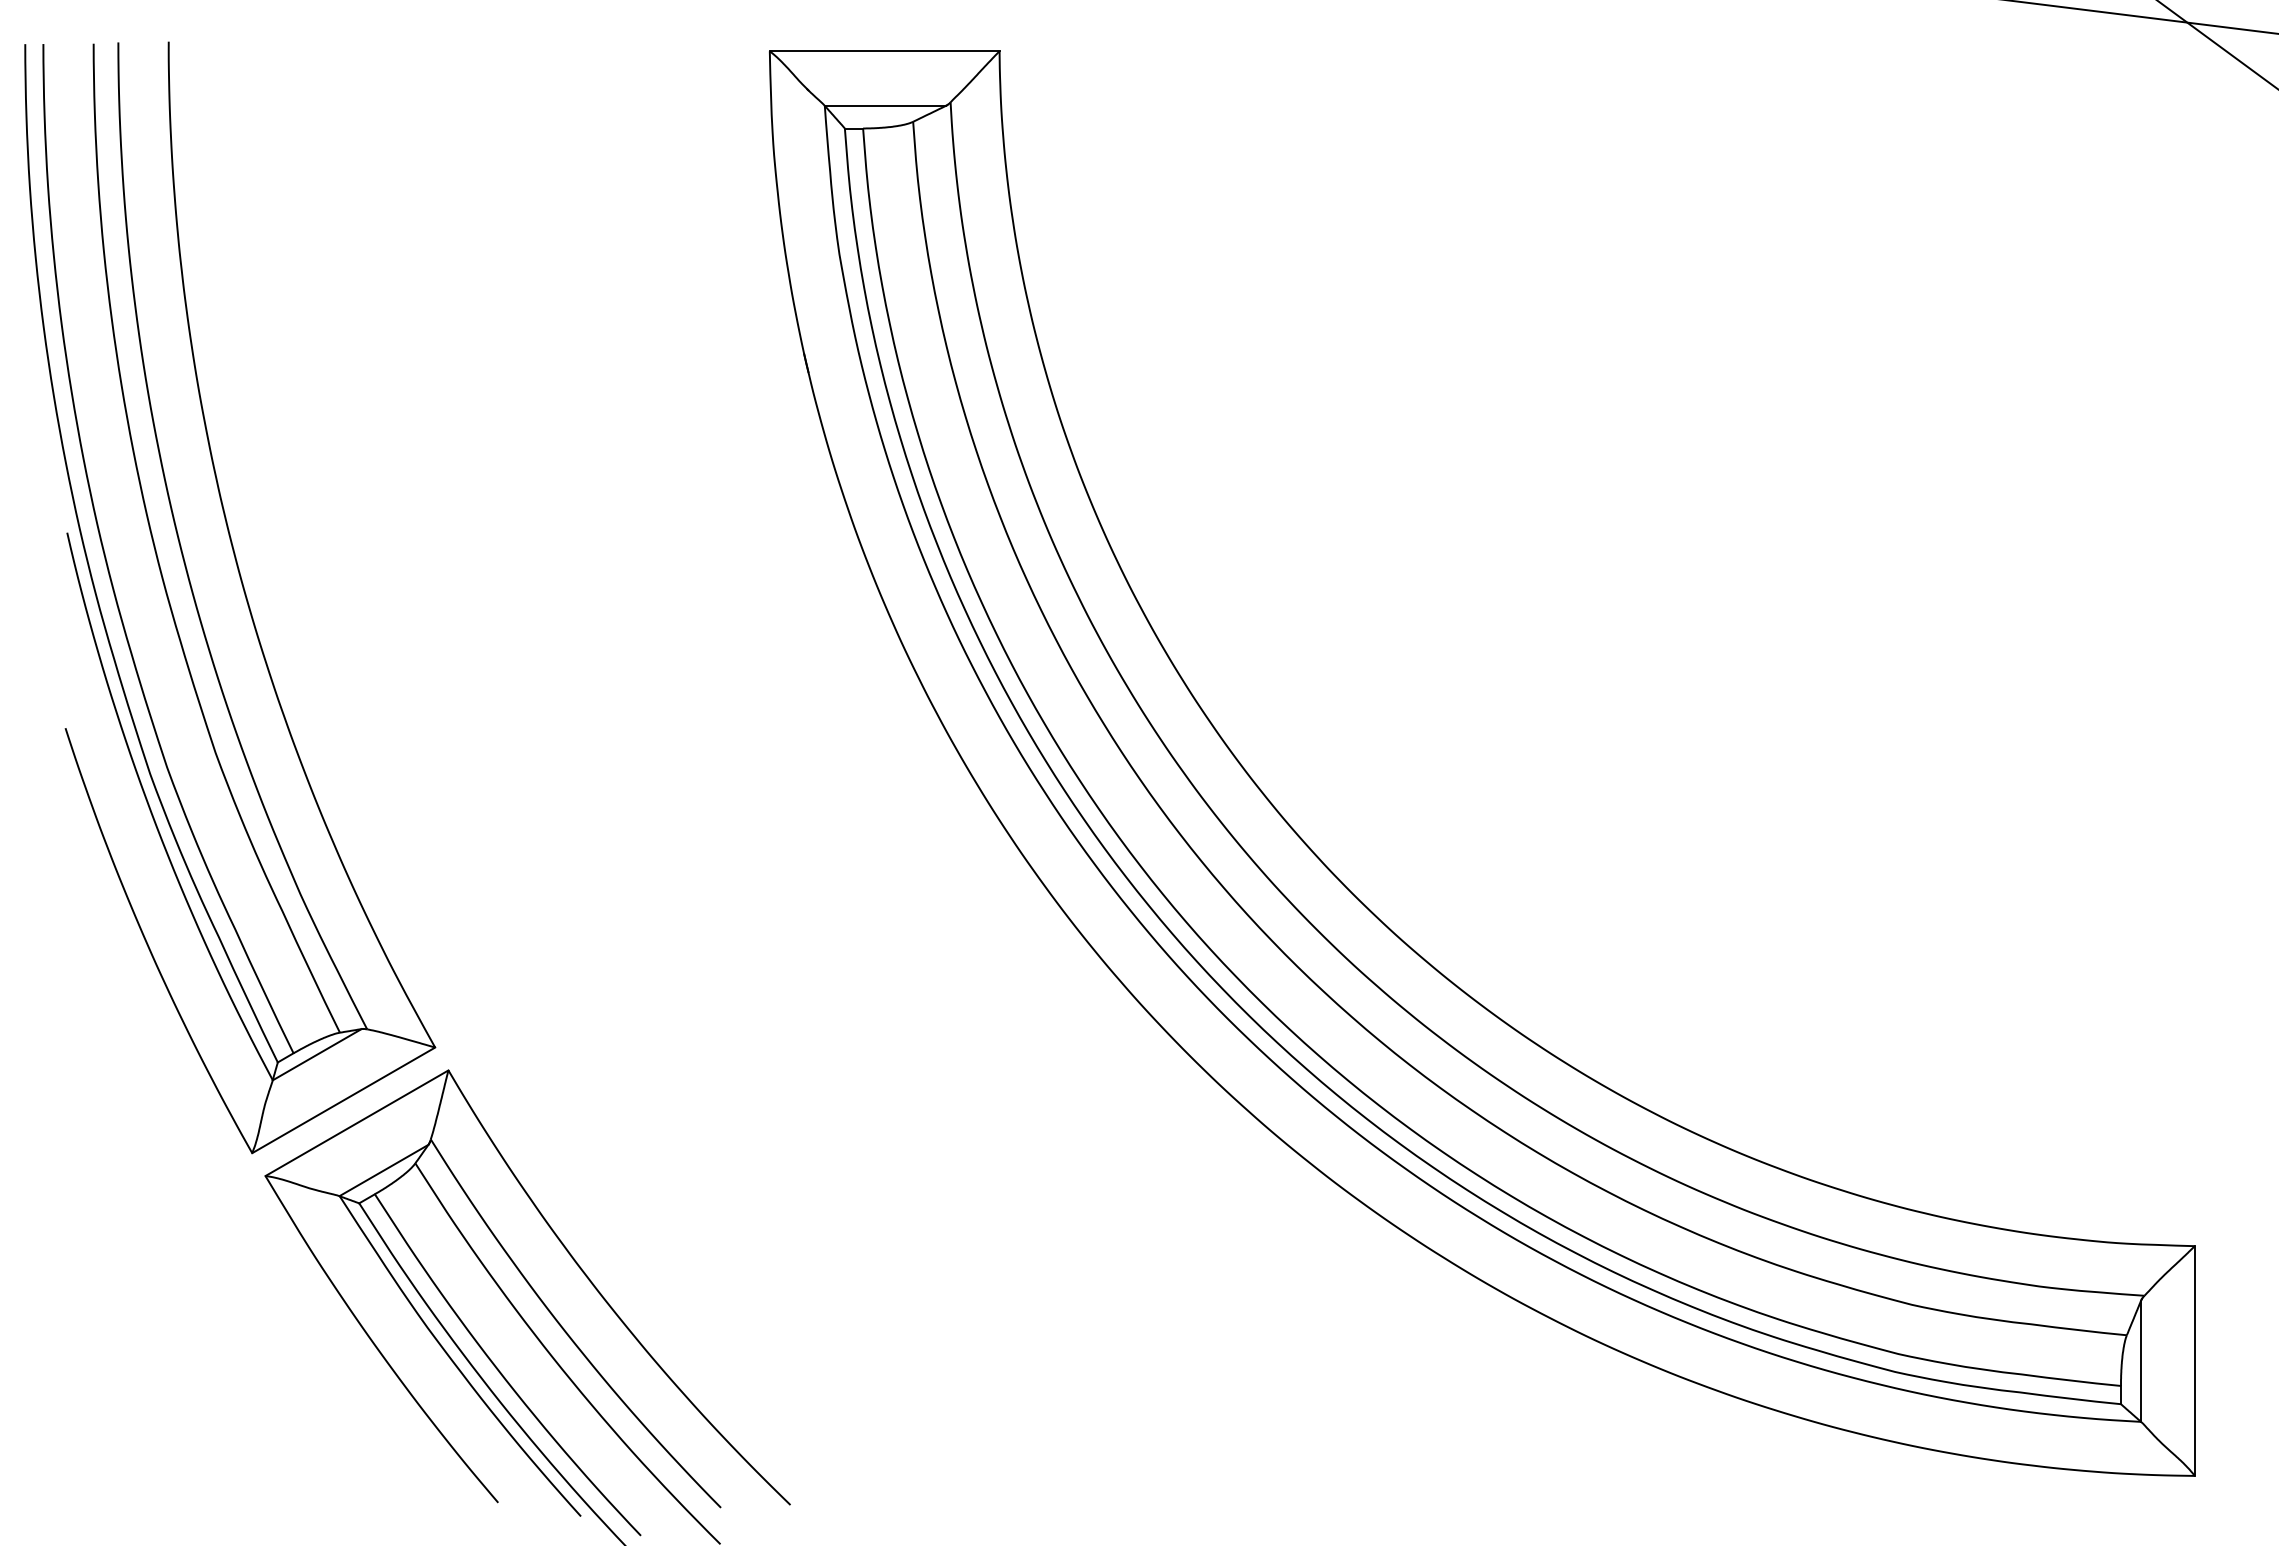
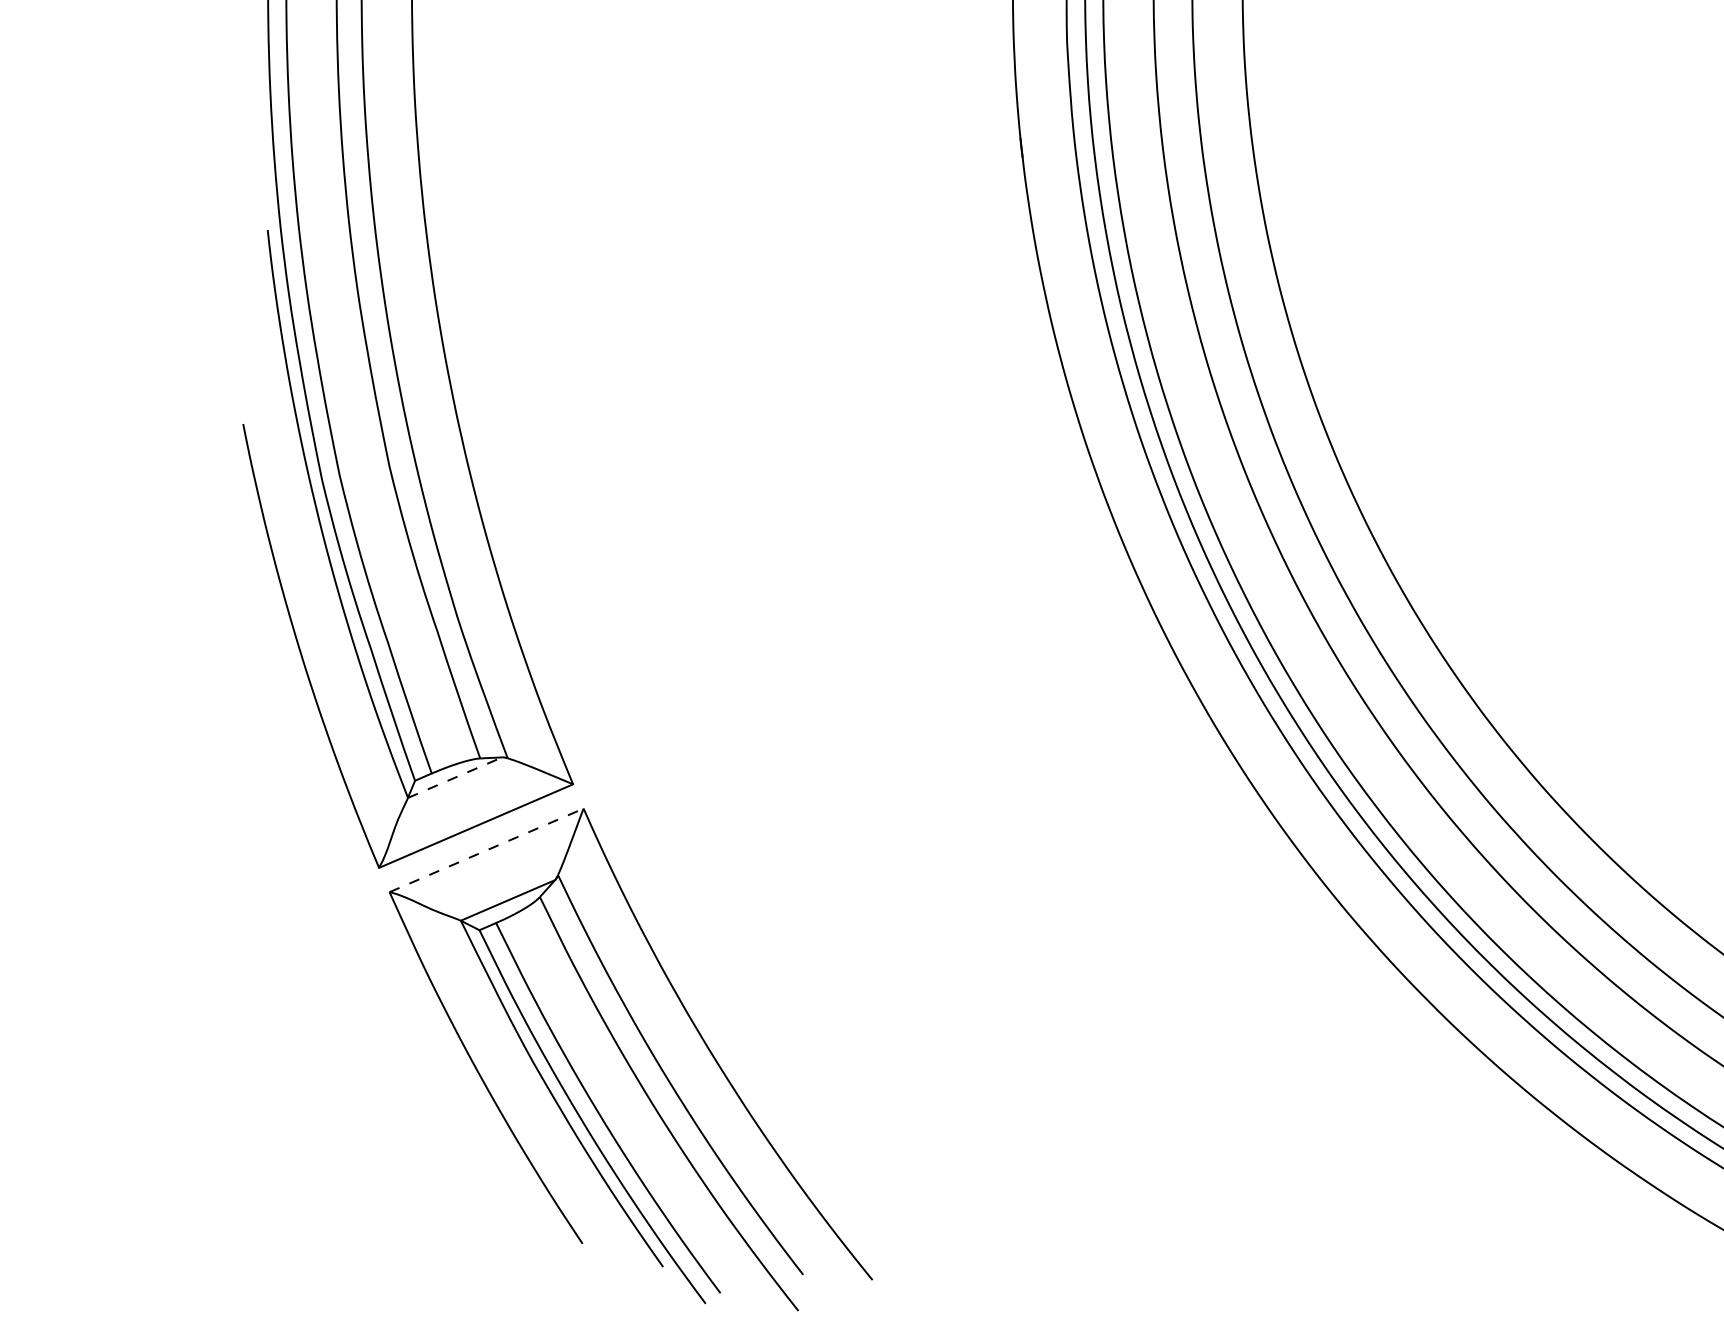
line: (317, 1054) -> (455, 777), solid -> dashed
line: (356, 1123) -> (486, 850), solid -> dashed

